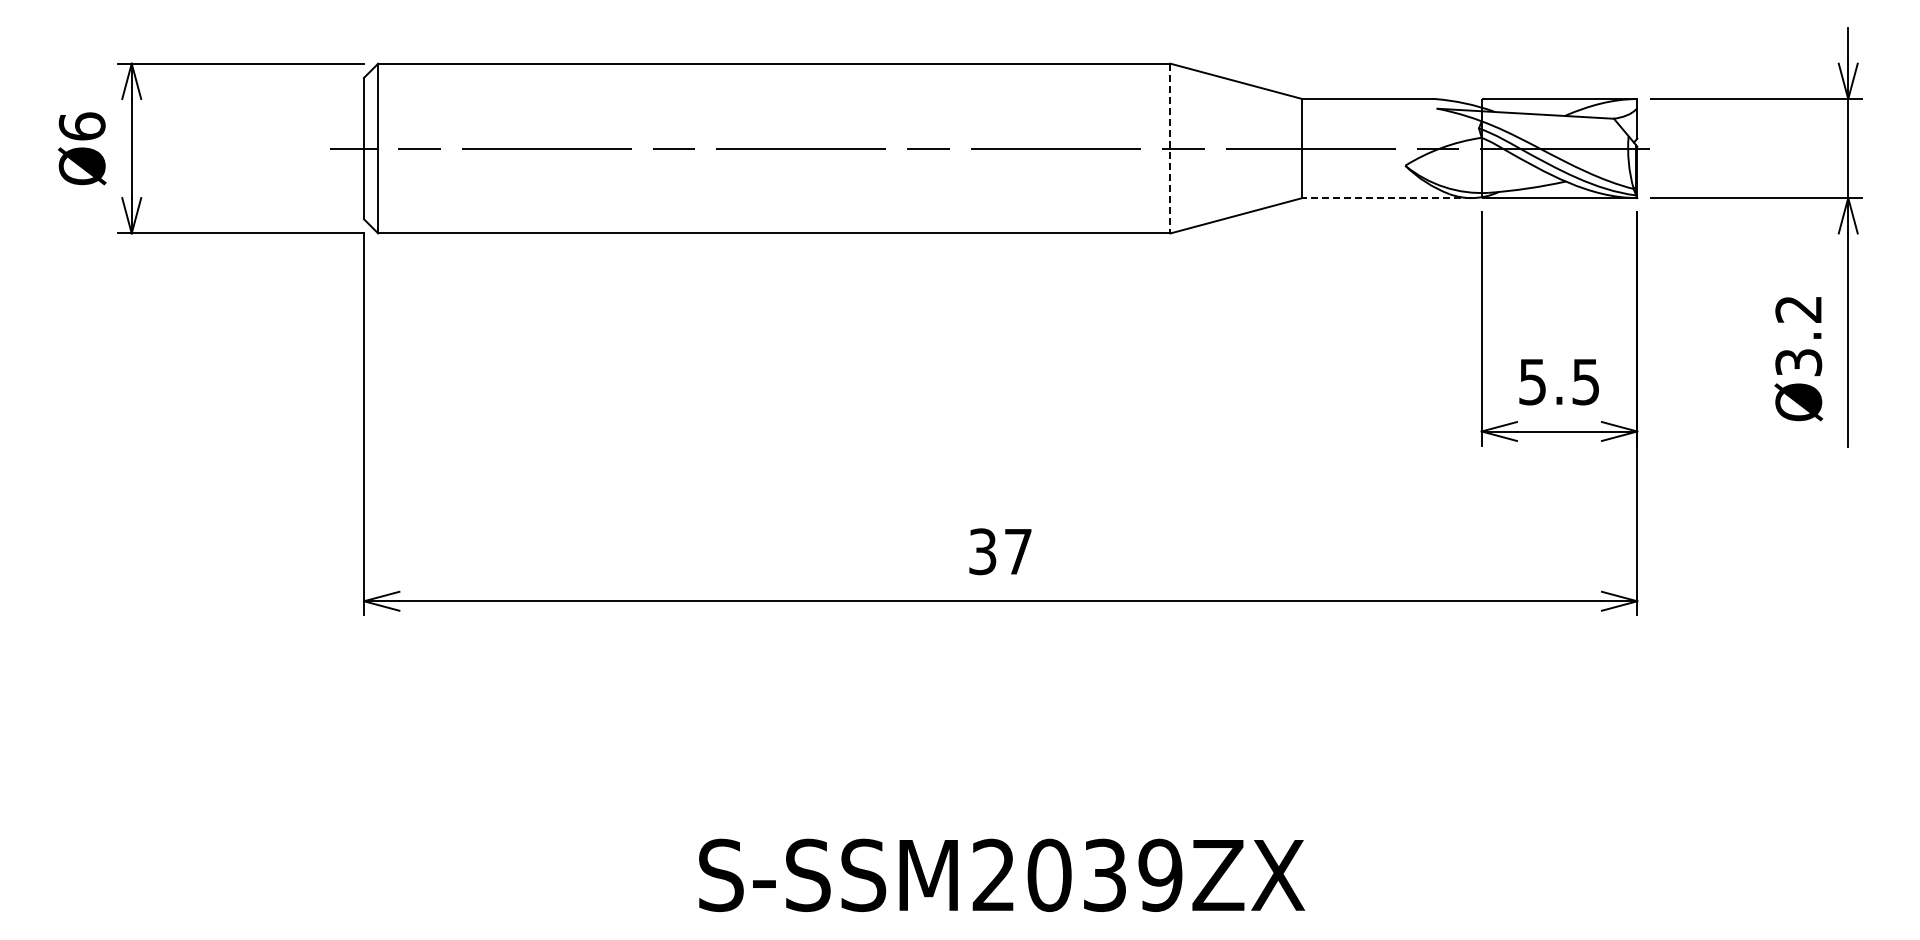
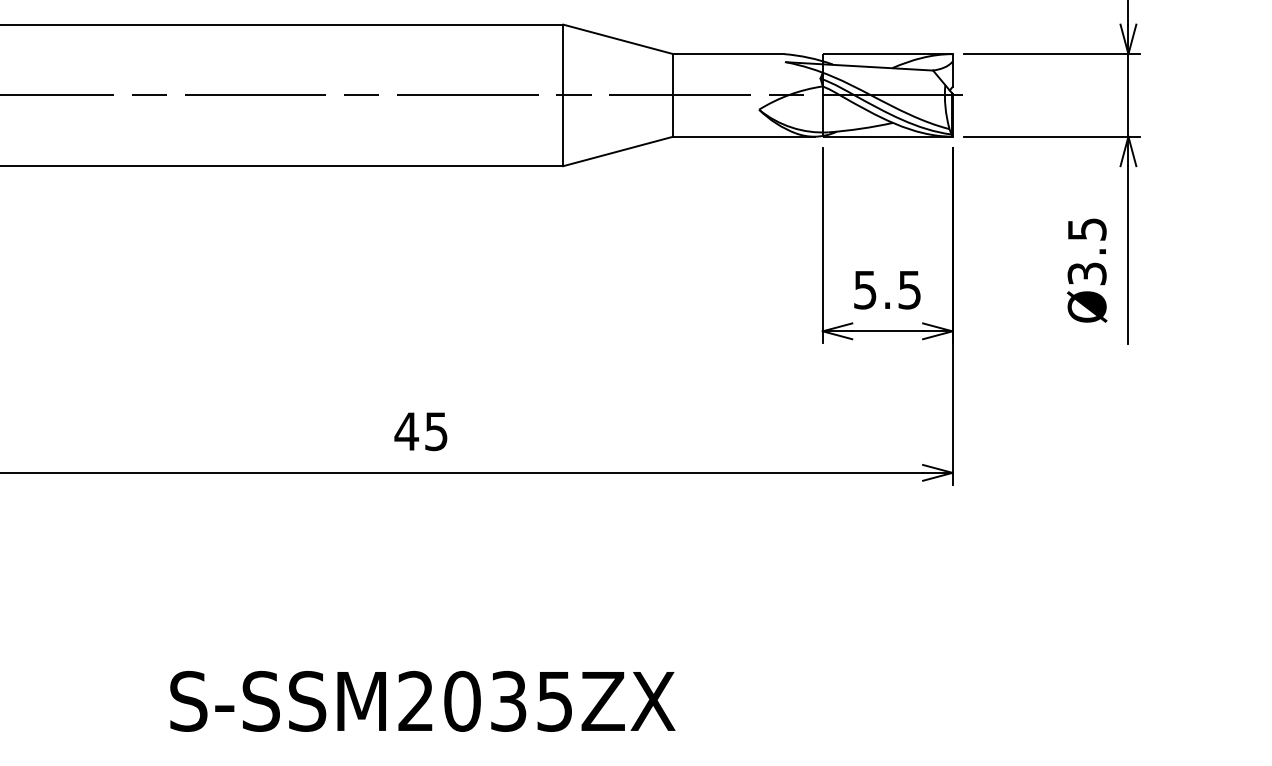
line: (1170, 148) -> (563, 95), dashed -> solid
line: (1387, 198) -> (744, 137), dashed -> solid
text: (1798, 309) -> (1086, 229), Ø3.2 -> Ø3.5
text: (999, 551) -> (420, 431), 37 -> 45
text: (1160, 874) -> (554, 700), S-SSM2039ZX -> S-SSM2035ZX

